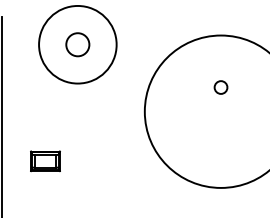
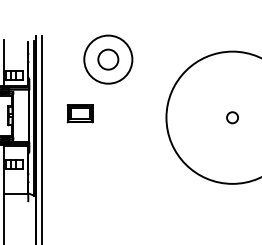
circle: (78, 44) -> (108, 59), size x0.71
circle: (220, 87) -> (232, 117), moved
part: (44, 160) -> (79, 113), moved

